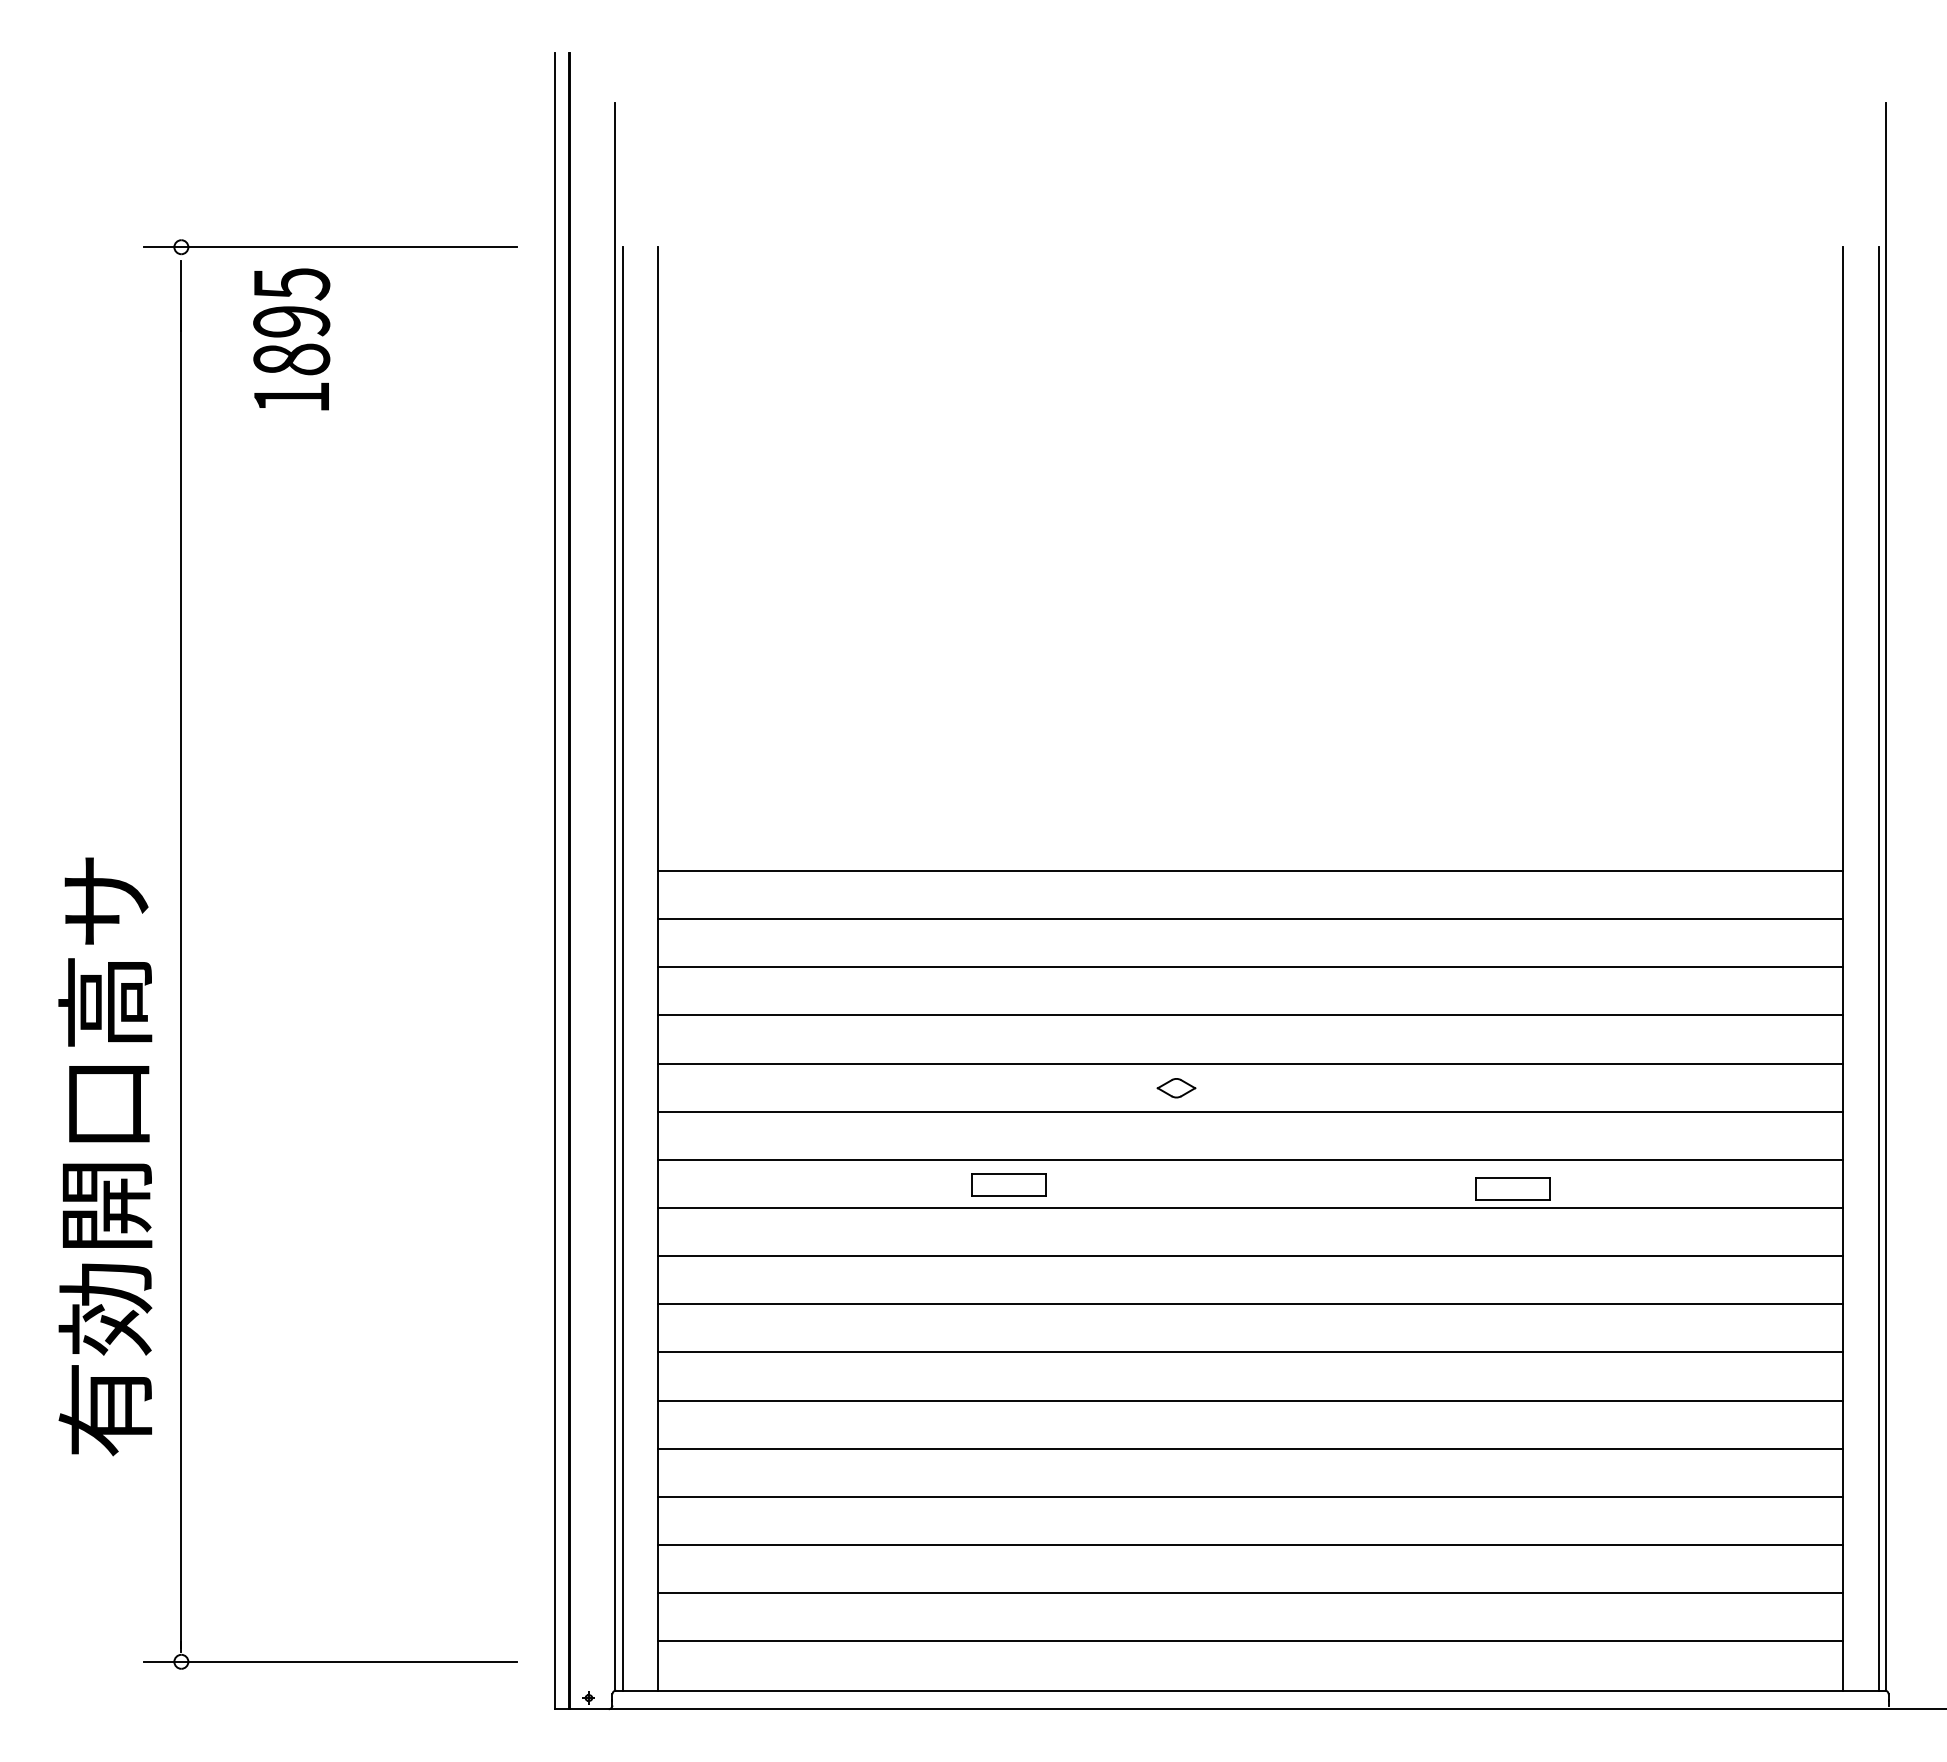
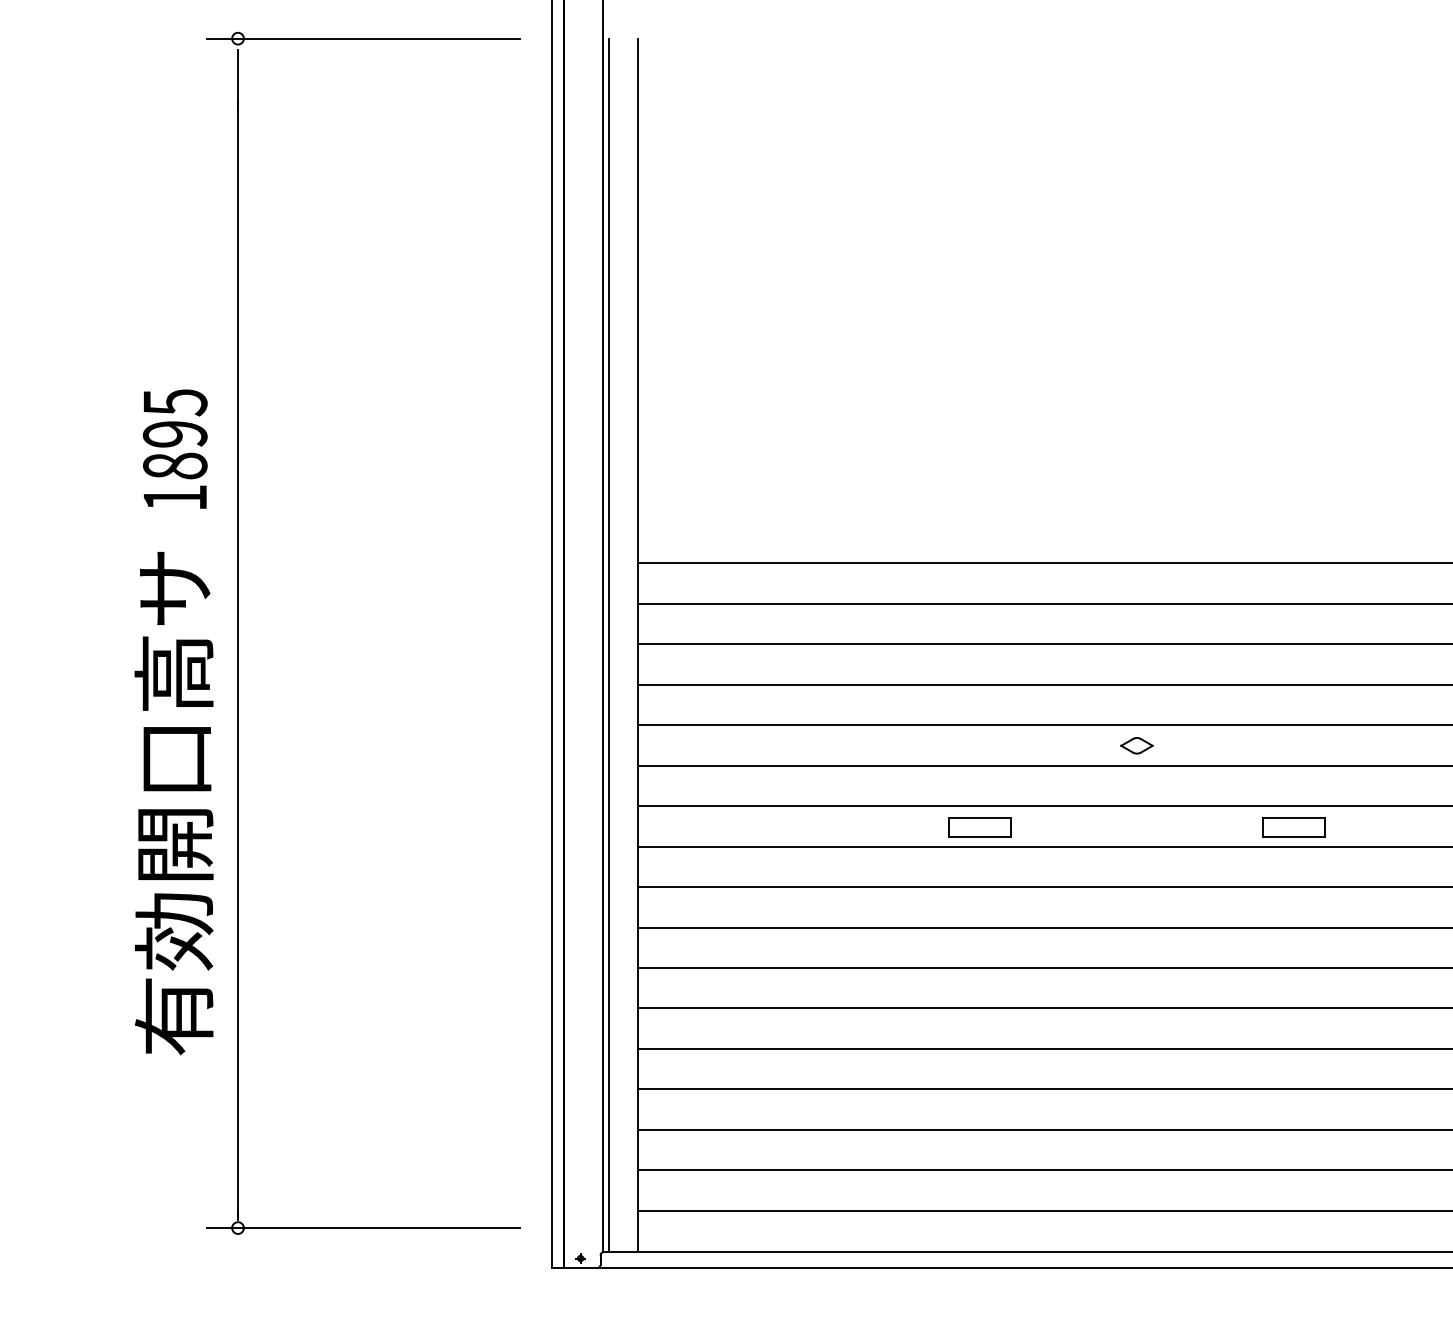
text: (291, 339) -> (175, 449), moved
part: (1176, 1088) -> (1136, 746), moved
part: (1008, 1184) -> (979, 826), moved
part: (1512, 1188) -> (1293, 826), moved

